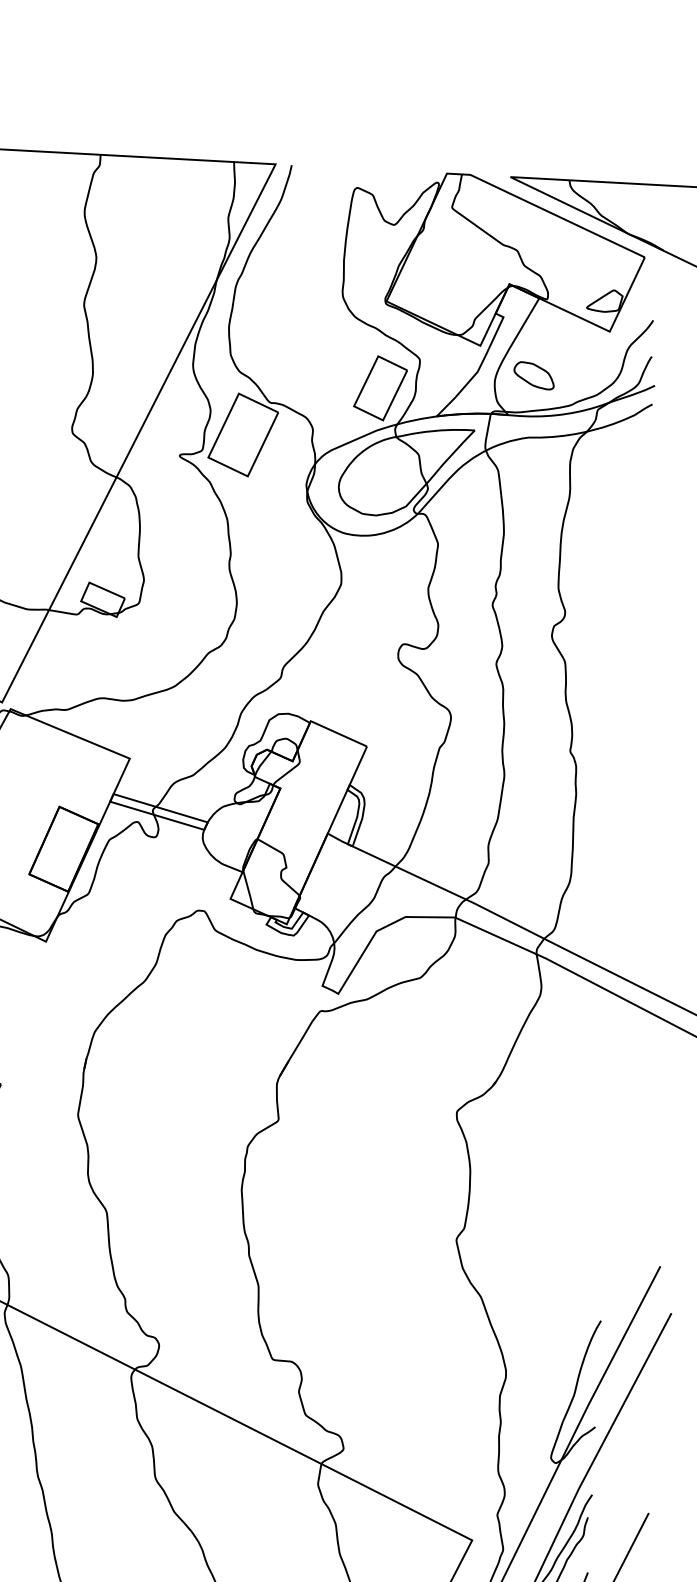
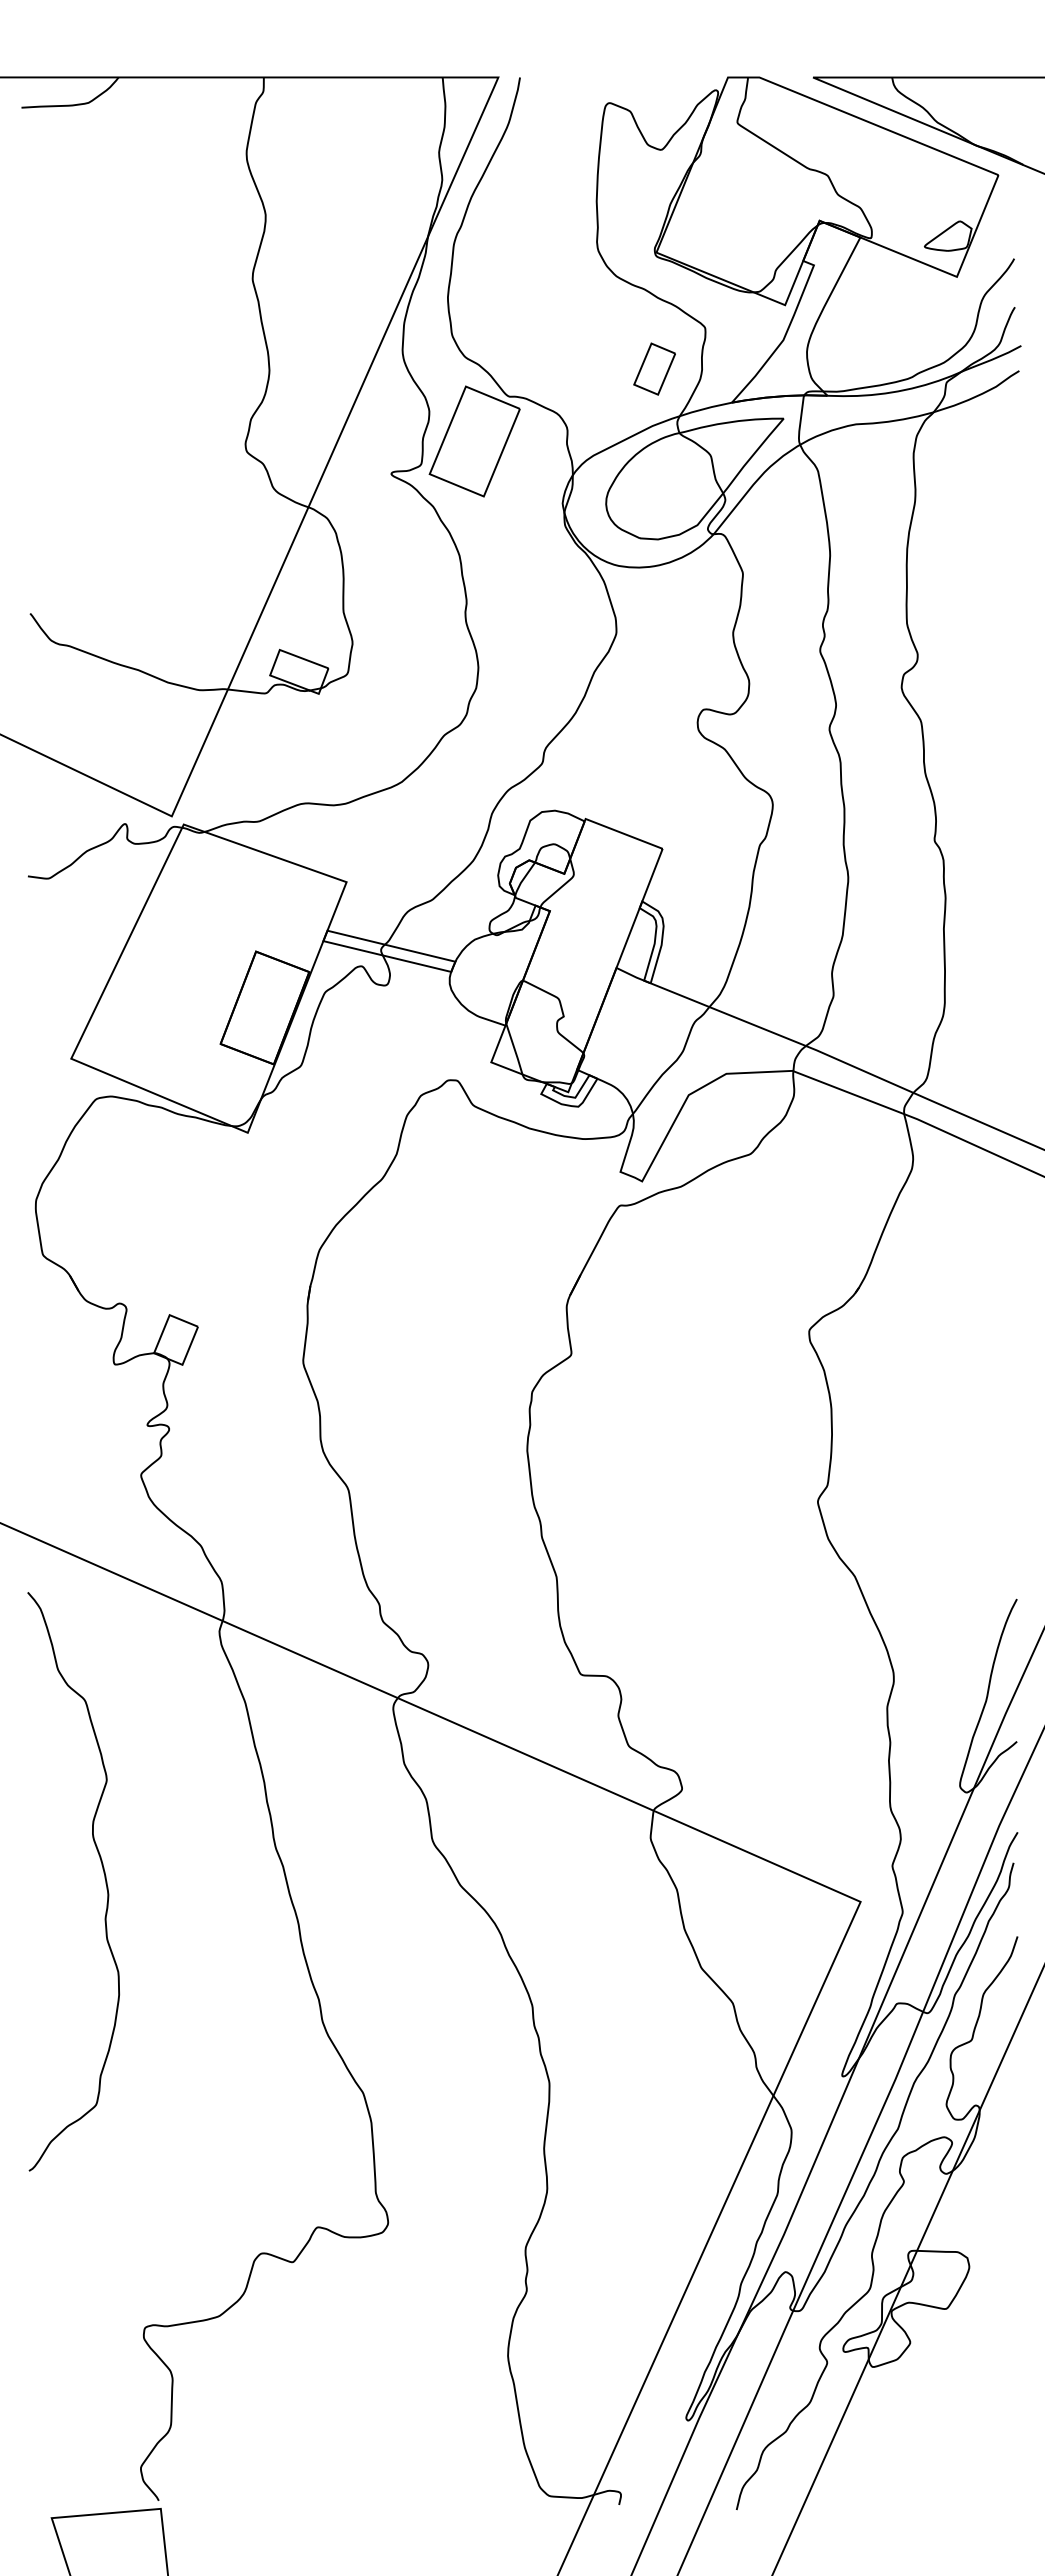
part: (533, 375) -> (858, 341), removed
part: (380, 387) -> (654, 368), size x0.6

